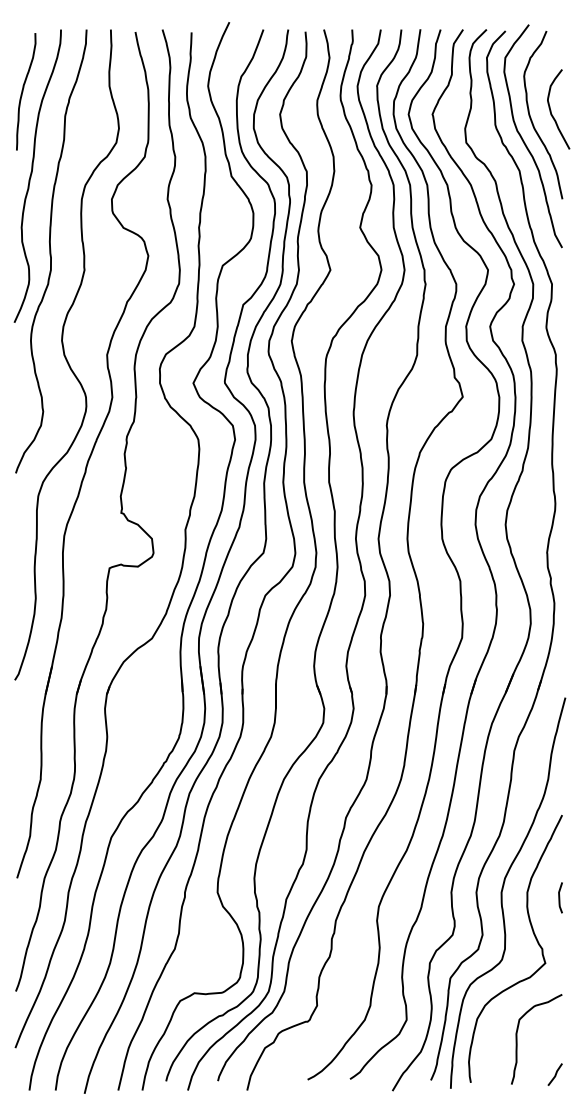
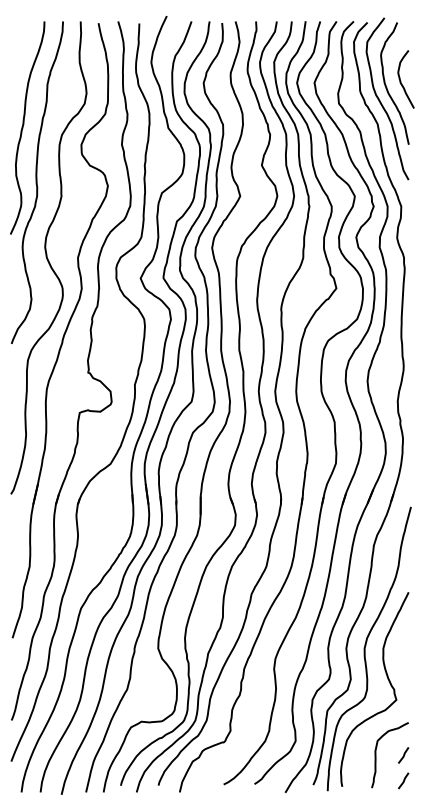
curve: (23, 91) -> (17, 66), removed
line: (560, 897) -> (407, 652), removed
line: (554, 1039) -> (403, 755), added

